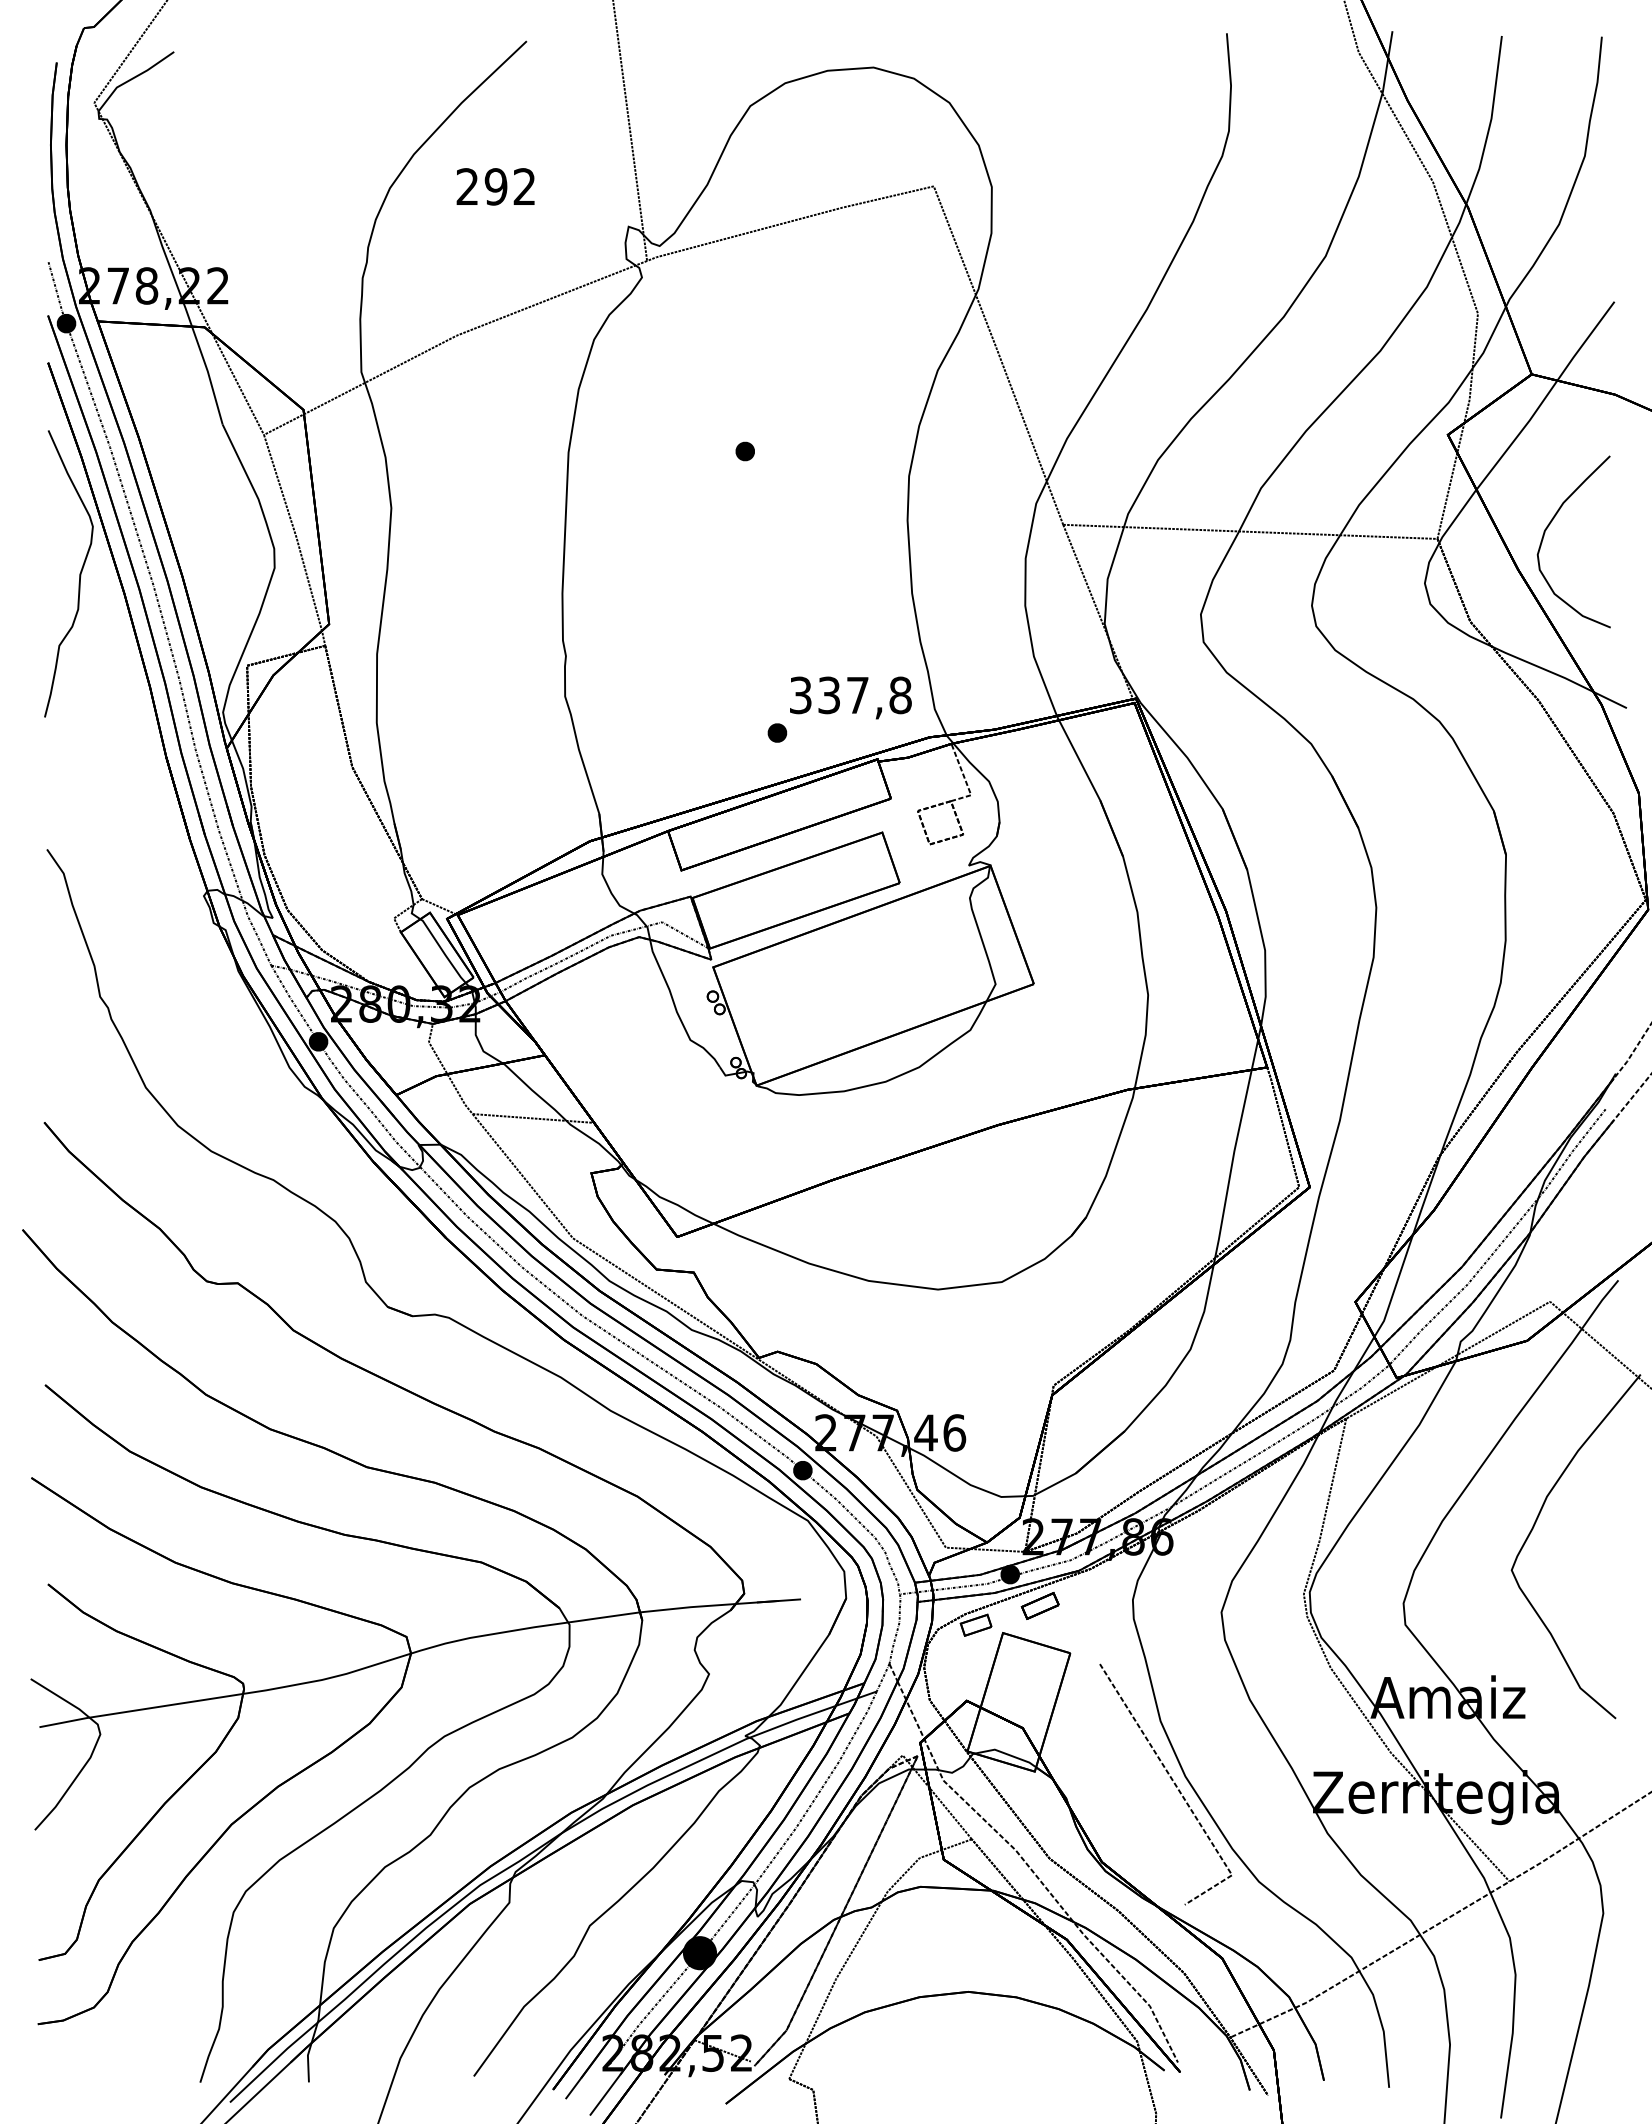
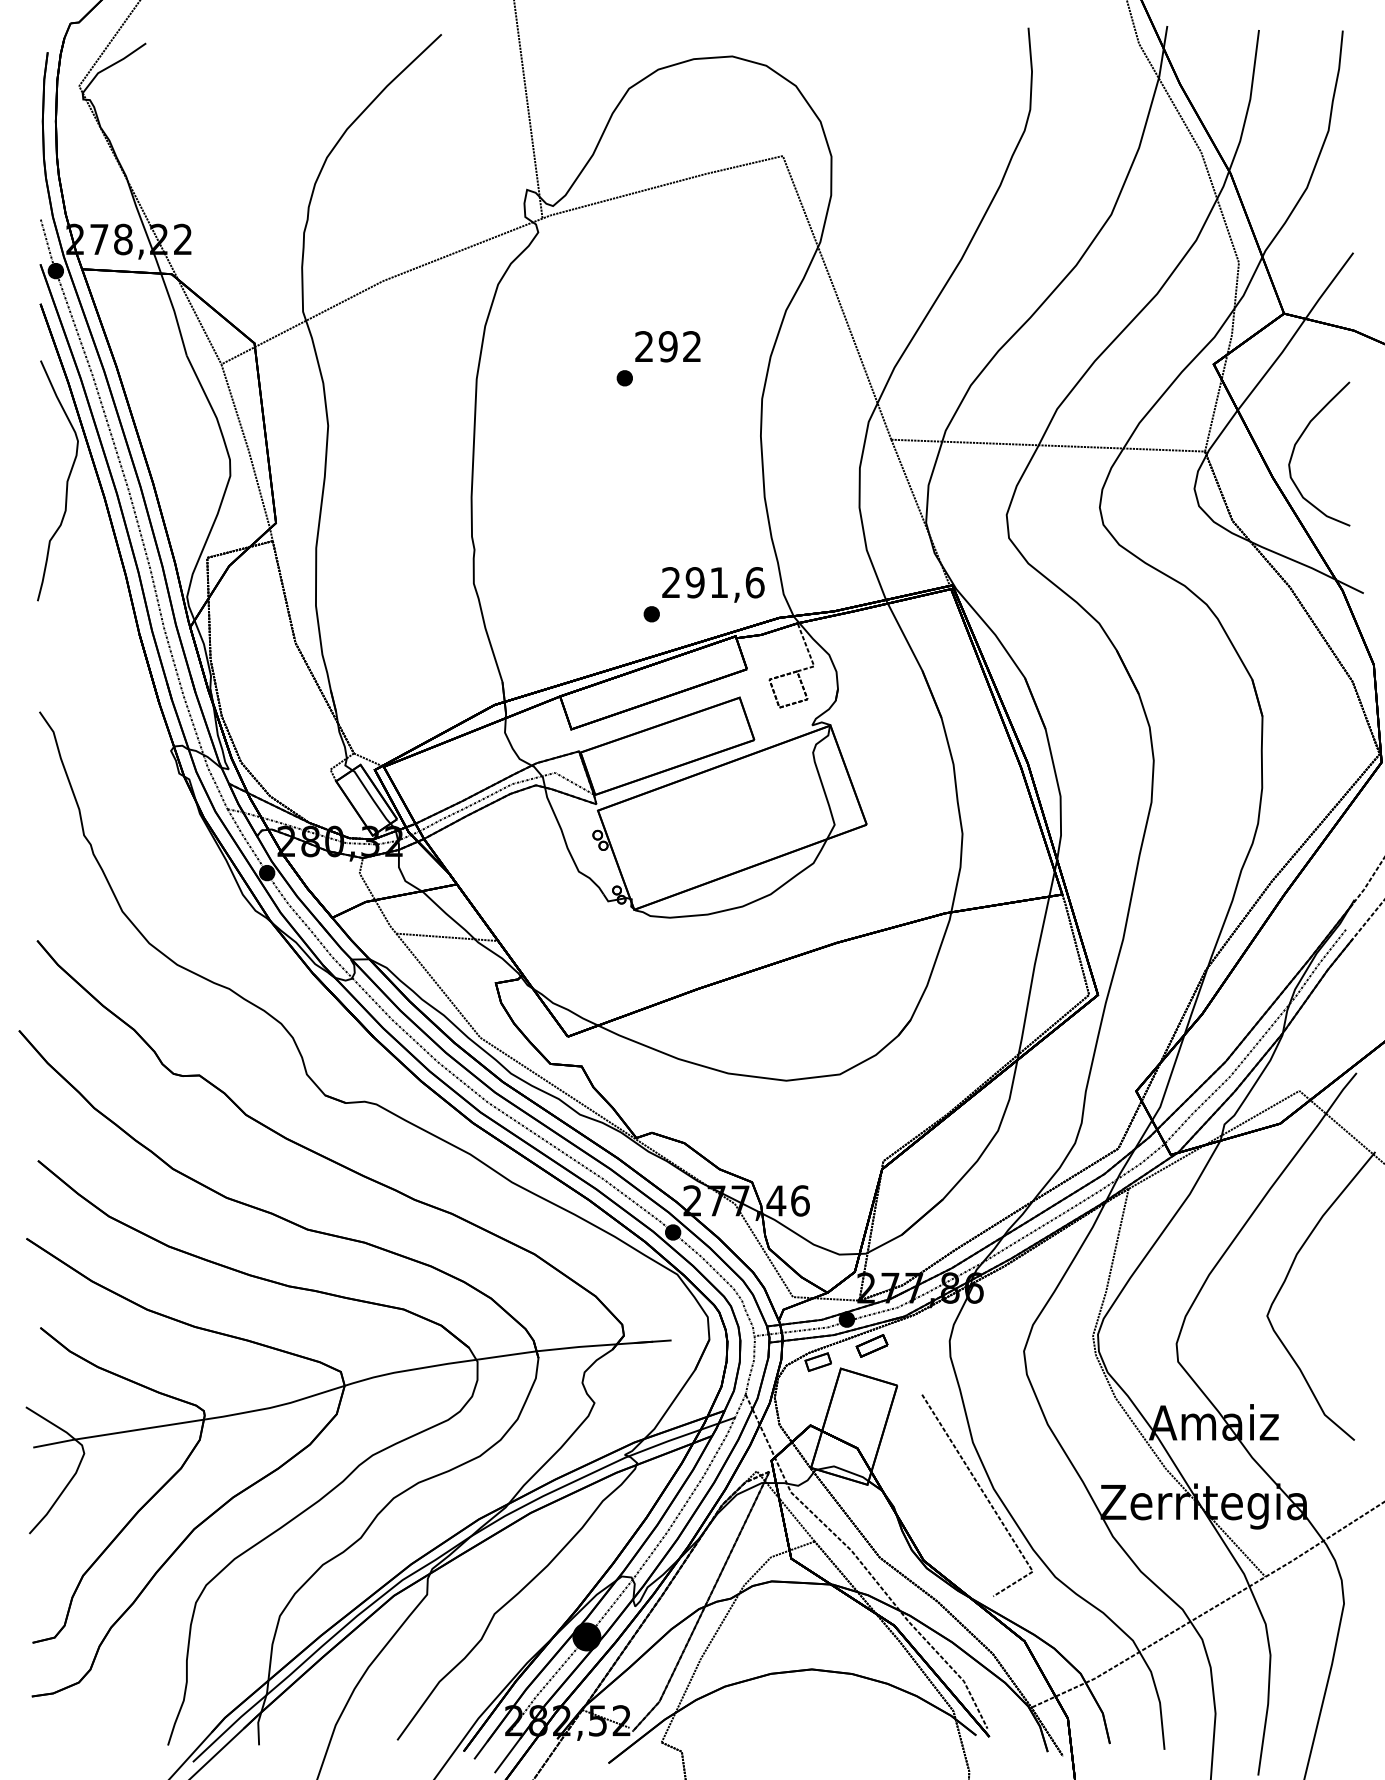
text: (495, 186) -> (667, 346), moved
text: (850, 695) -> (713, 582), 337,8 -> 291,6

